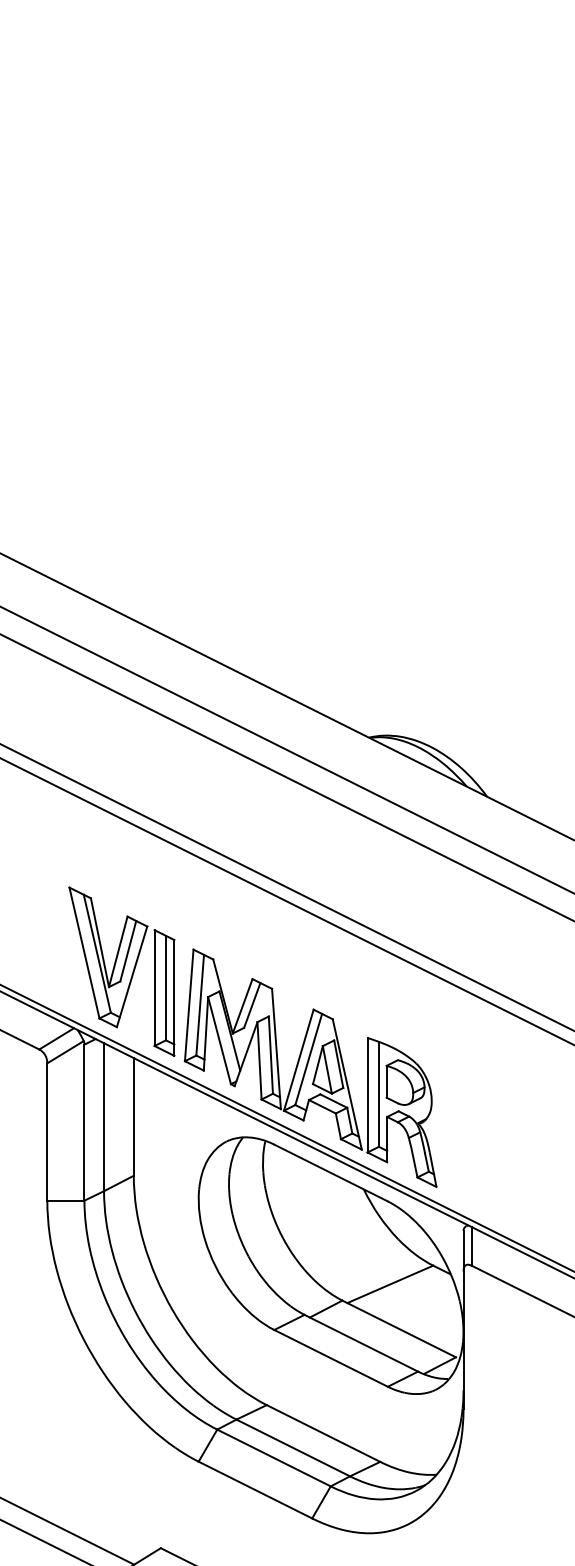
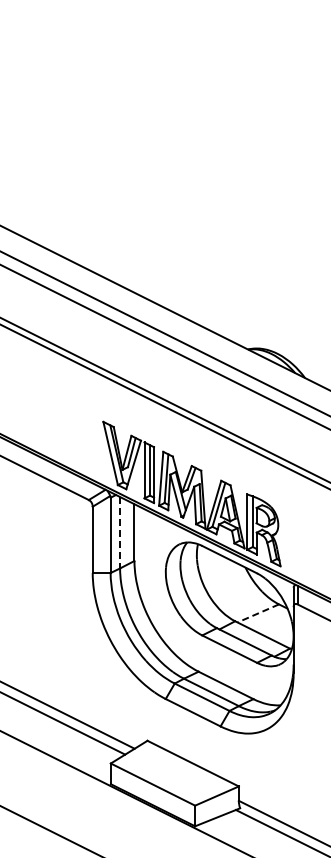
line: (104, 1116) -> (120, 532), solid -> dashed
line: (390, 1284) -> (258, 613), solid -> dashed

